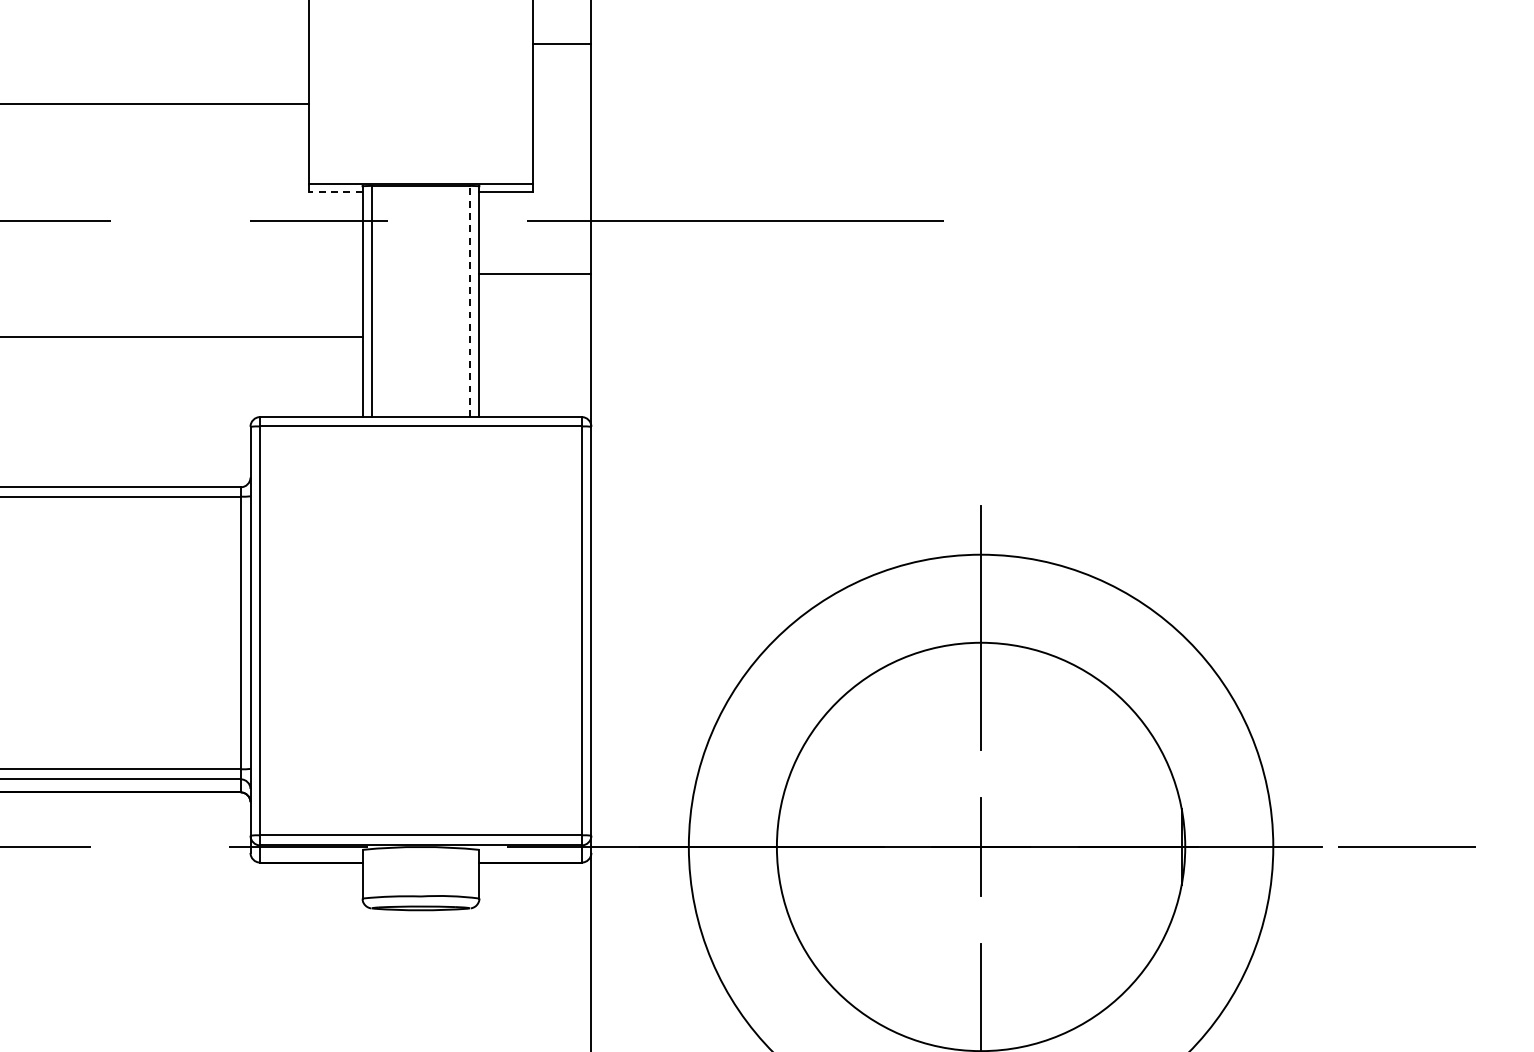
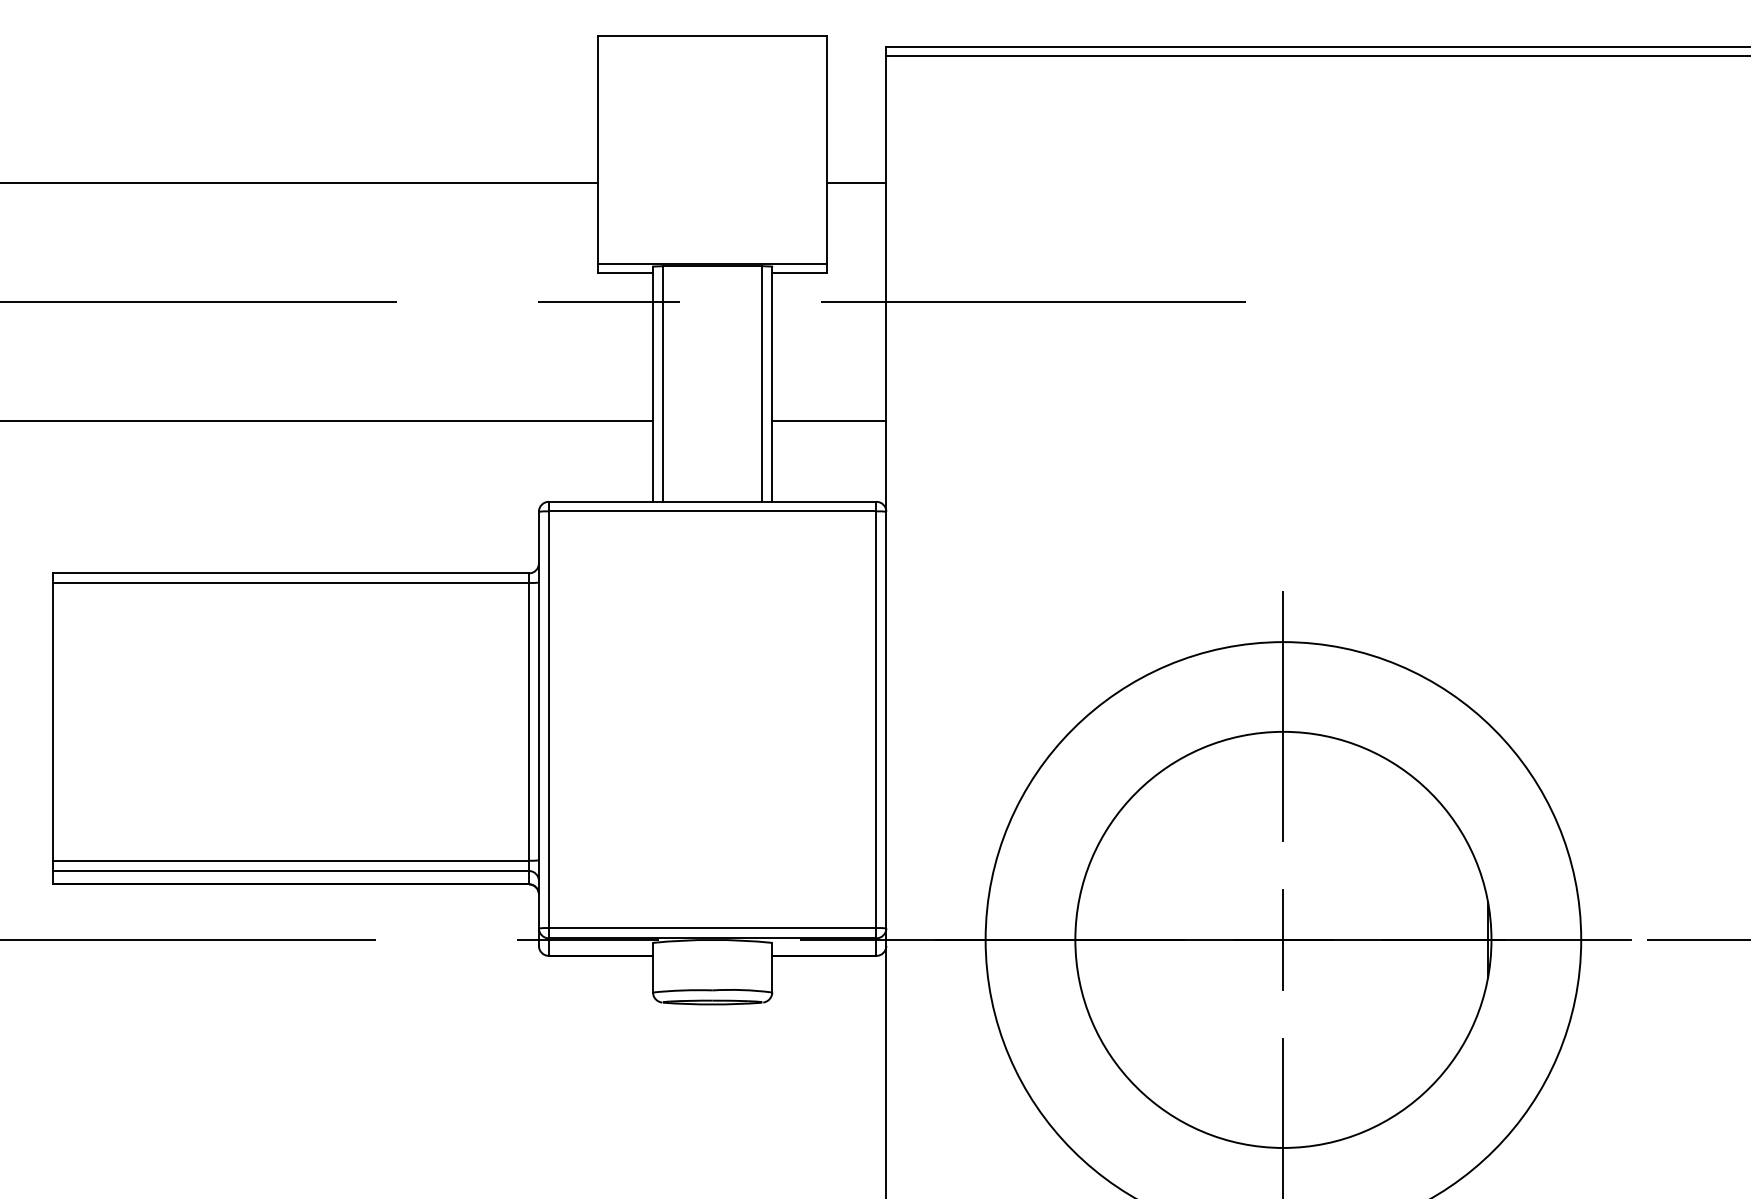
line: (562, 43) -> (856, 182), moved
line: (335, 192) -> (625, 272), dashed -> solid
line: (535, 273) -> (829, 420), moved
line: (469, 301) -> (762, 384), dashed -> solid

